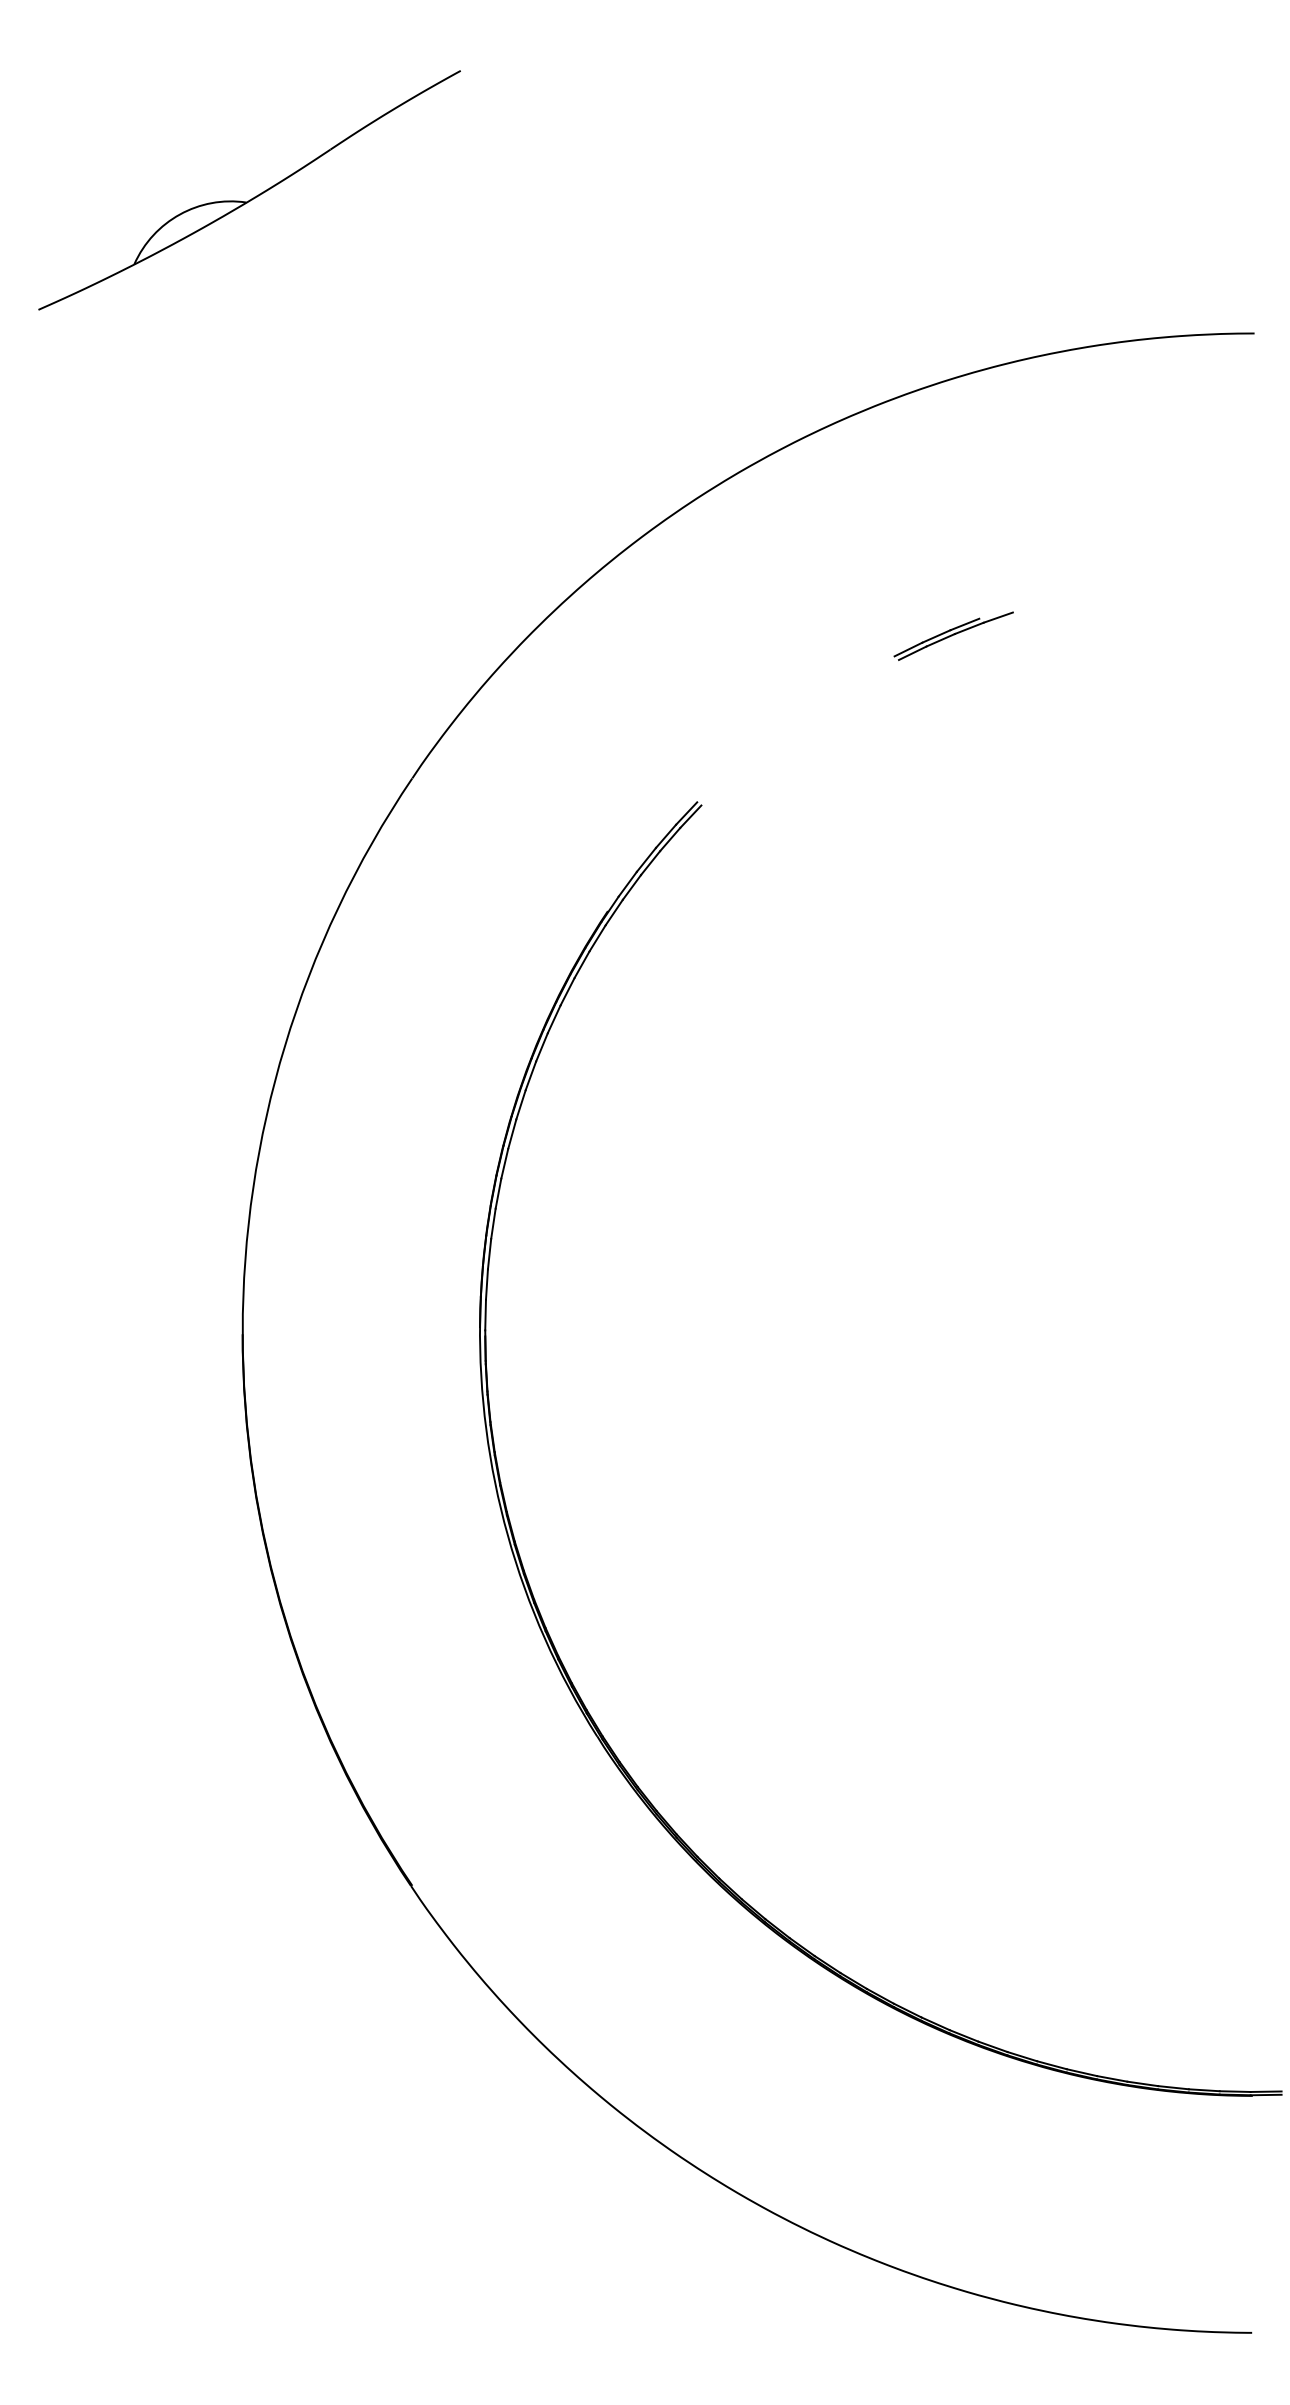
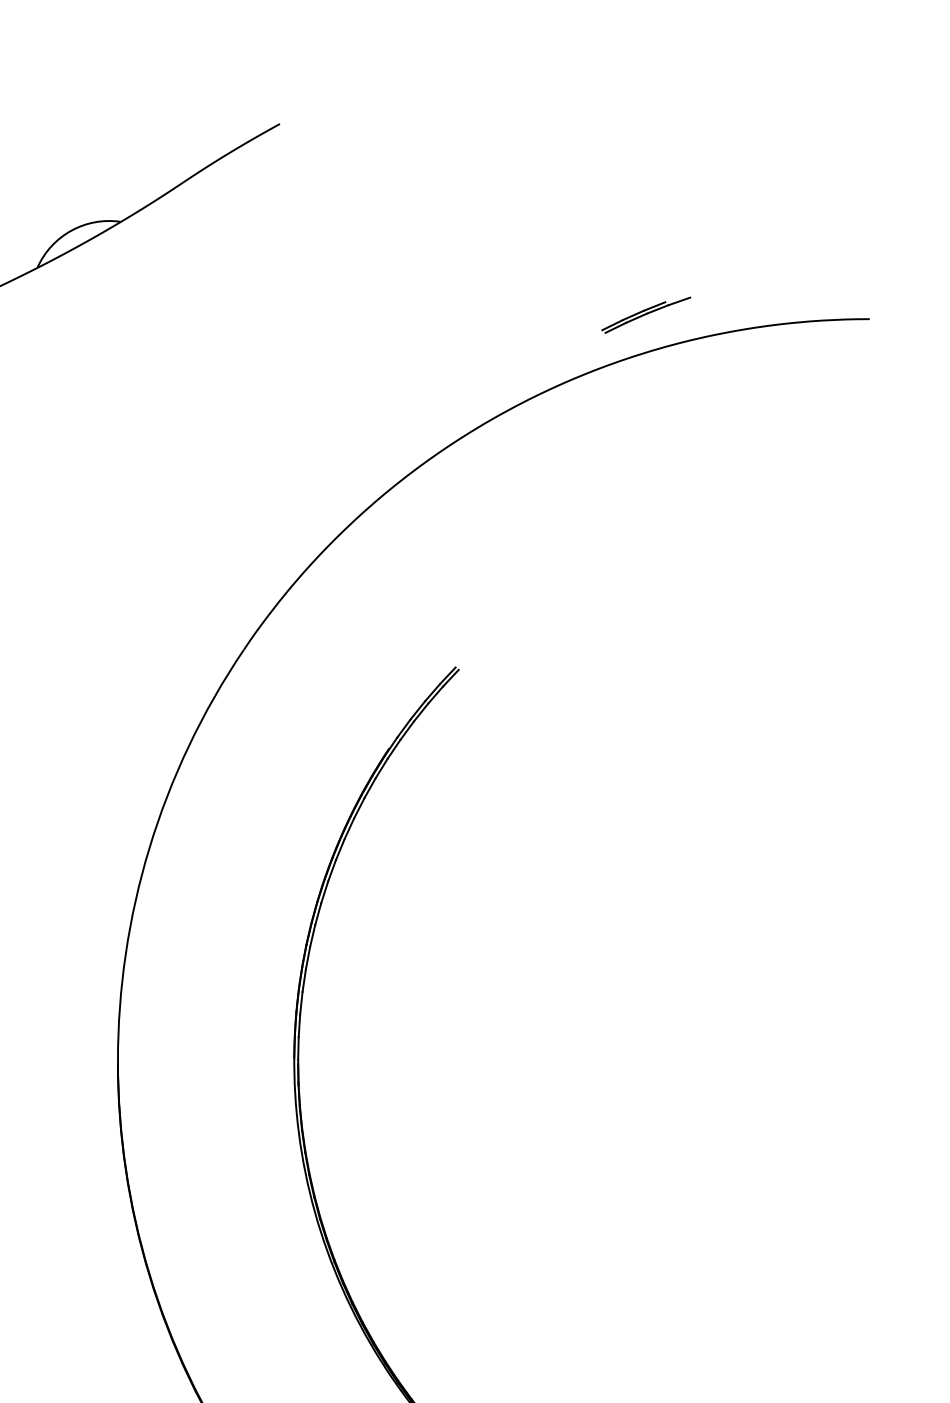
part: (953, 635) -> (646, 314), moved

